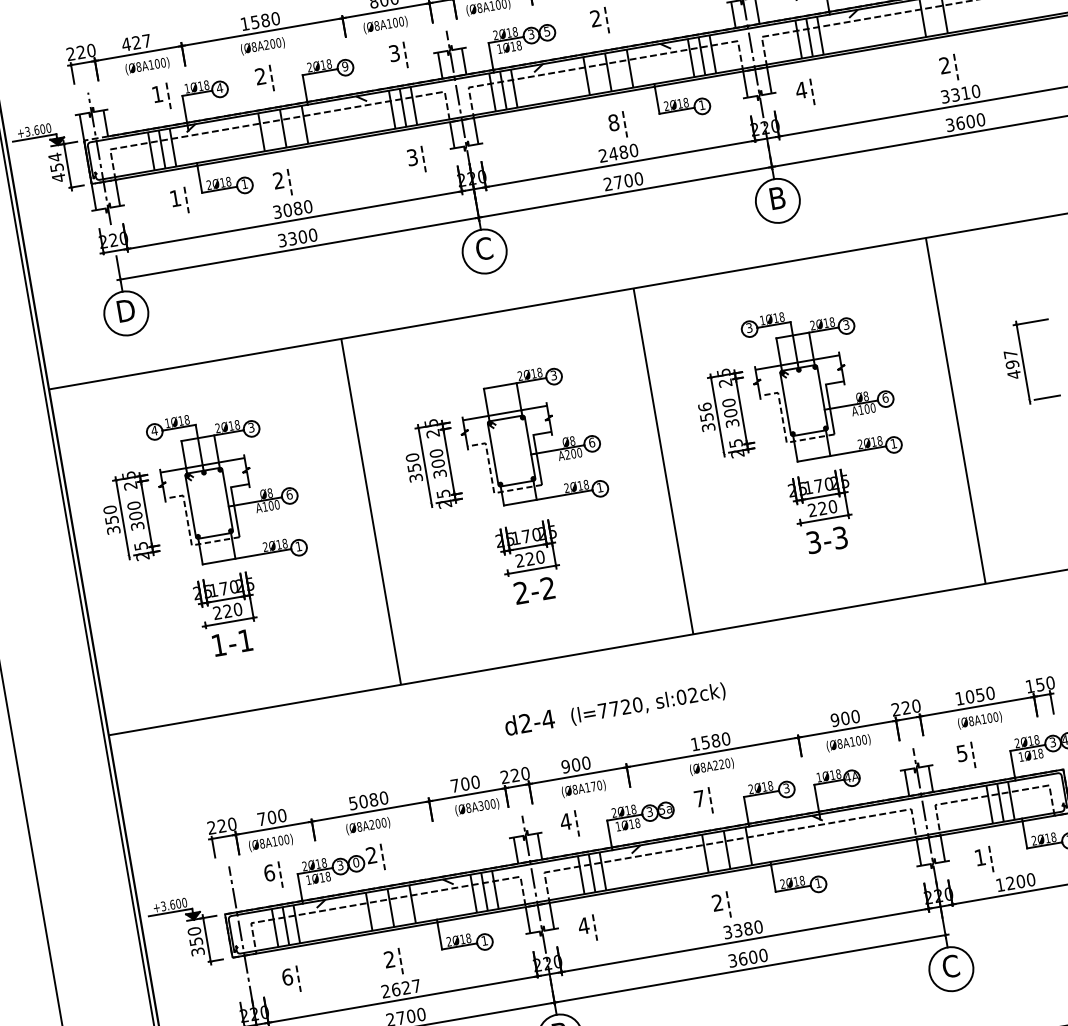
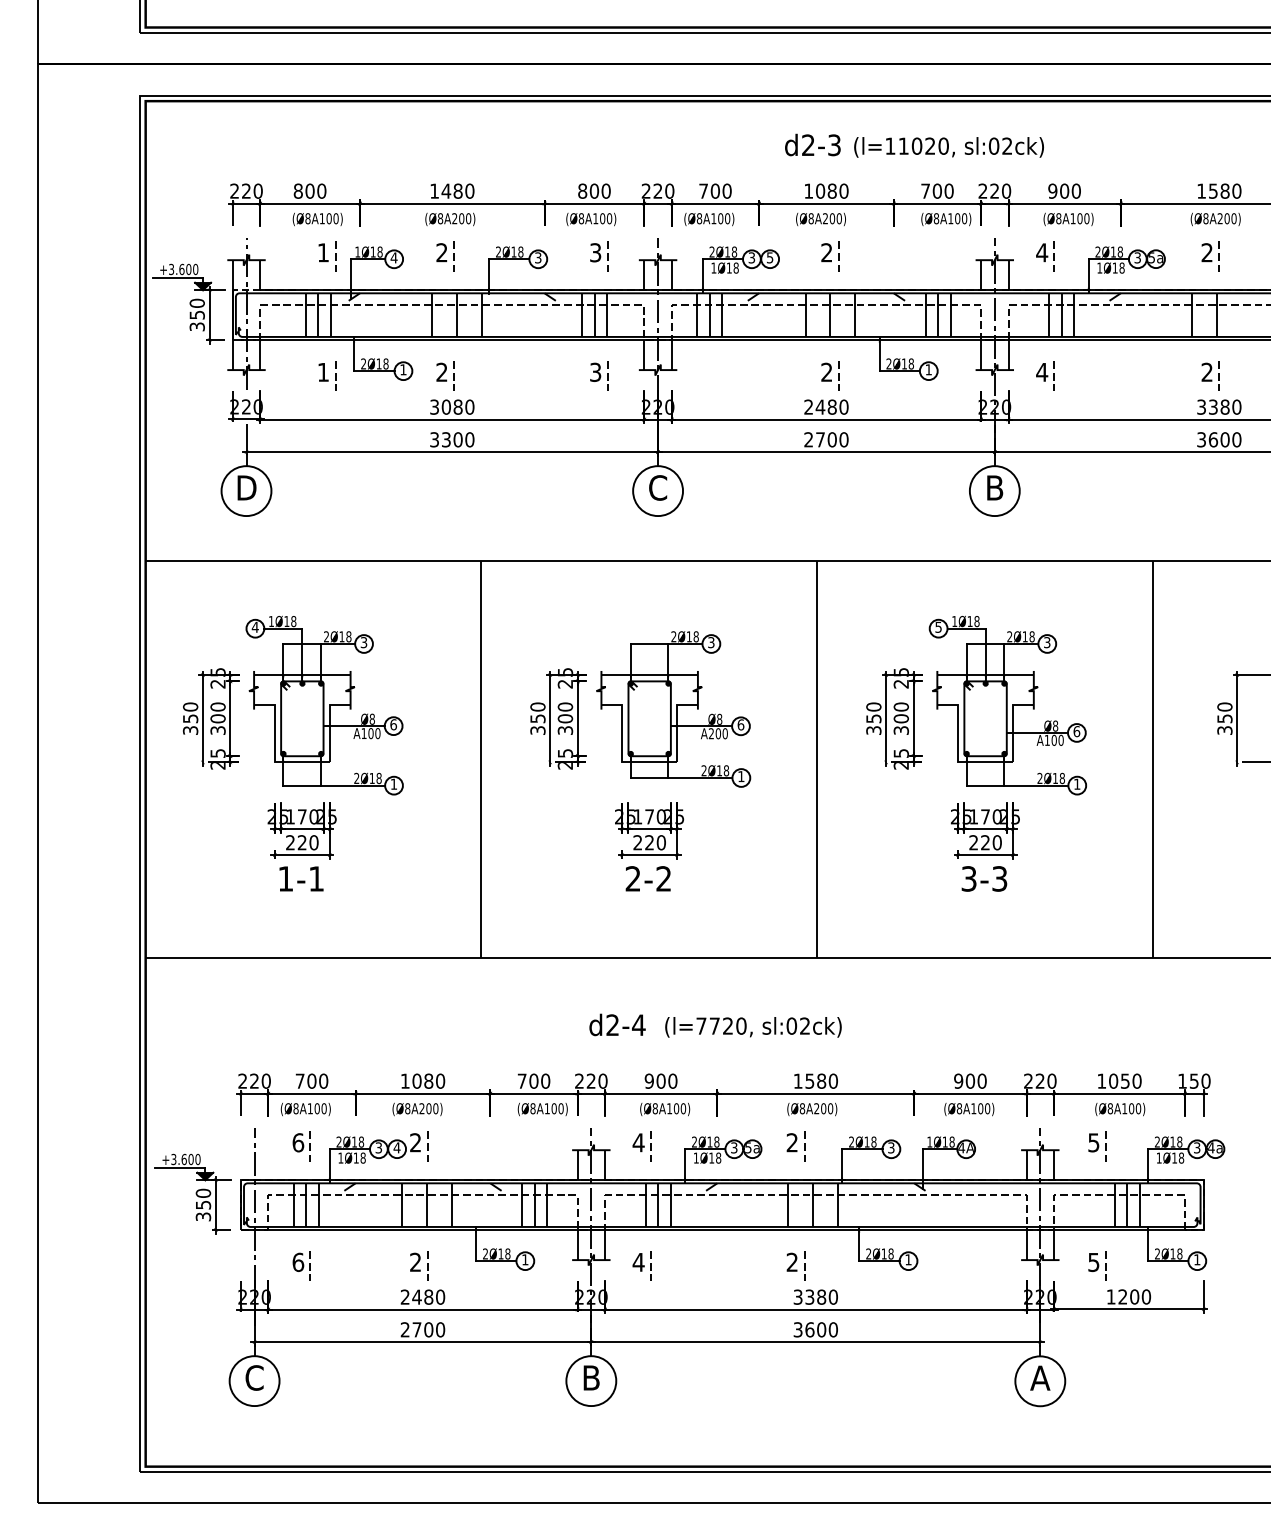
text: (255, 21) -> (446, 190), 1580 -> 1480
text: (135, 42) -> (309, 190), 427 -> 800
text: (345, 66) -> (538, 257), 9 -> 3
text: (965, 92) -> (1224, 406), 3310 -> 3380
text: (613, 122) -> (826, 371), 8 -> 2
text: (56, 167) -> (196, 314), 454 -> 350
text: (749, 327) -> (938, 626), 3 -> 5
text: (1012, 364) -> (1224, 718), 497 -> 350
text: (704, 406) -> (873, 706), 356 -> 350
line: (785, 432) -> (958, 750), dashed -> solid
line: (492, 482) -> (622, 750), dashed -> solid
line: (189, 535) -> (274, 750), dashed -> solid
text: (721, 764) -> (823, 1108), (Ø8A220) -> (Ø8A200)
text: (593, 786) -> (676, 1108), (Ø8A170) -> (Ø8A100)
text: (698, 798) -> (791, 1142), 7 -> 2
text: (352, 802) -> (404, 1080), 5080 -> 1080
text: (480, 805) -> (546, 1108), (Ø8A300) -> (Ø8A100)
text: (979, 857) -> (1093, 1262), 1 -> 5
text: (355, 862) -> (396, 1147), 0 -> 4
text: (951, 966) -> (1040, 1378), C -> A
text: (405, 987) -> (428, 1296), 2627 -> 2480

